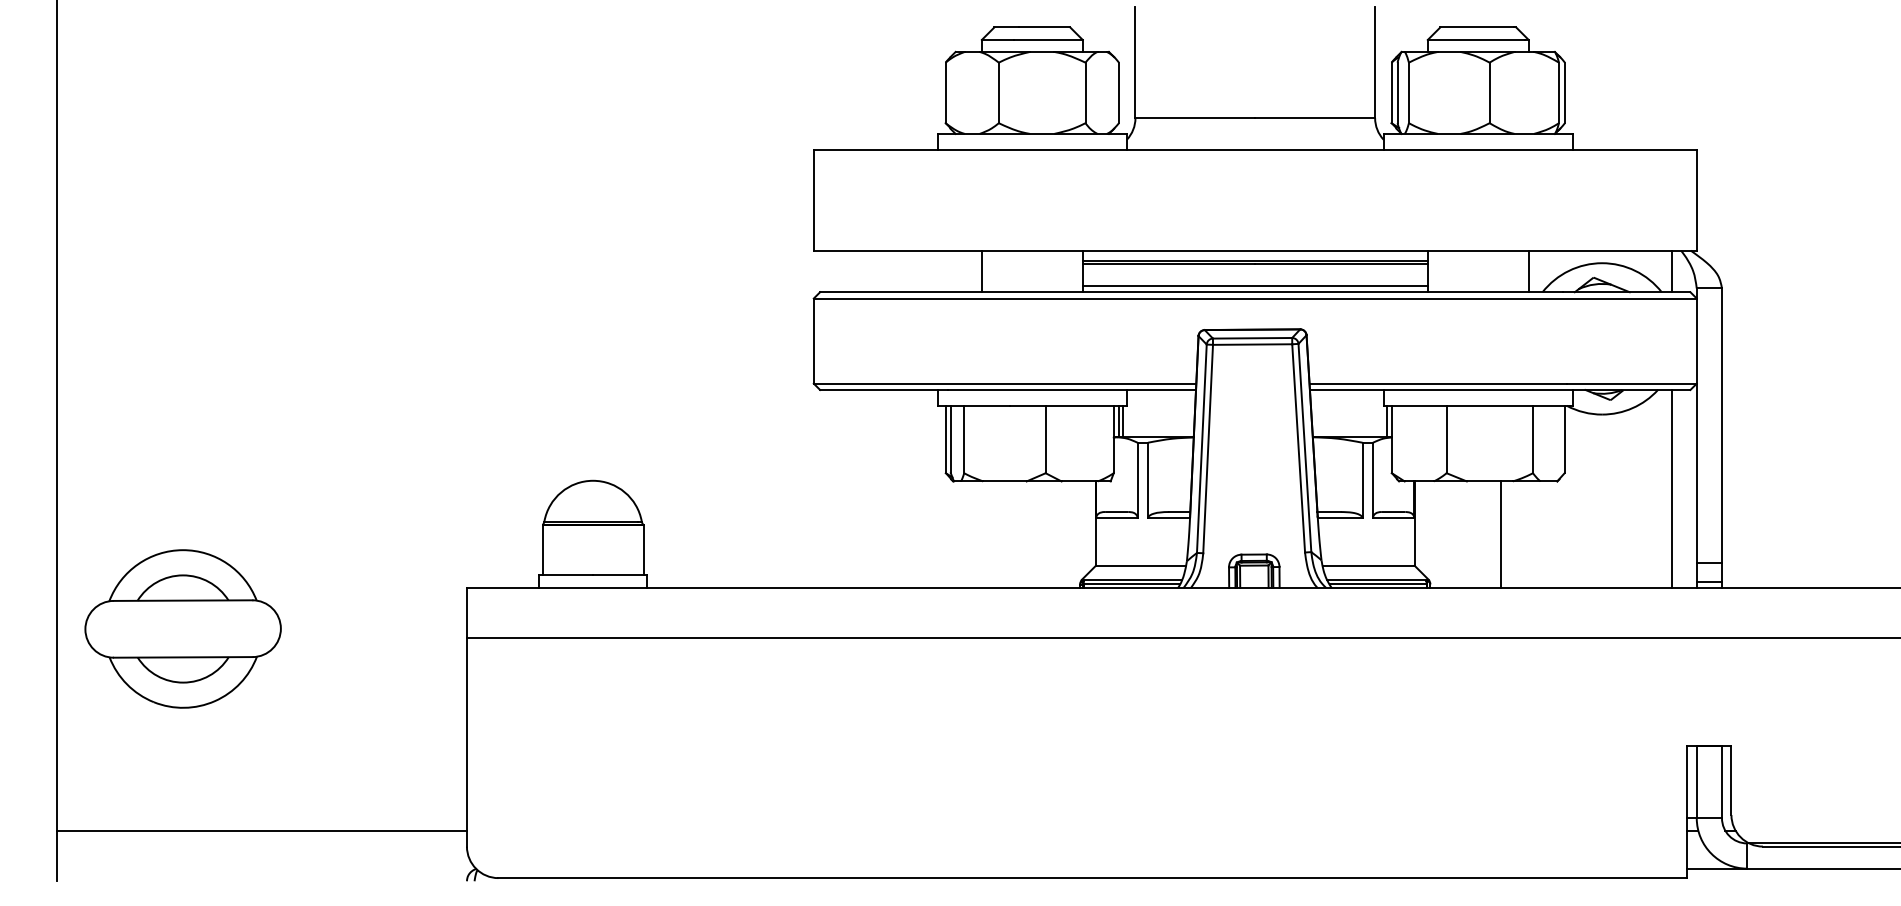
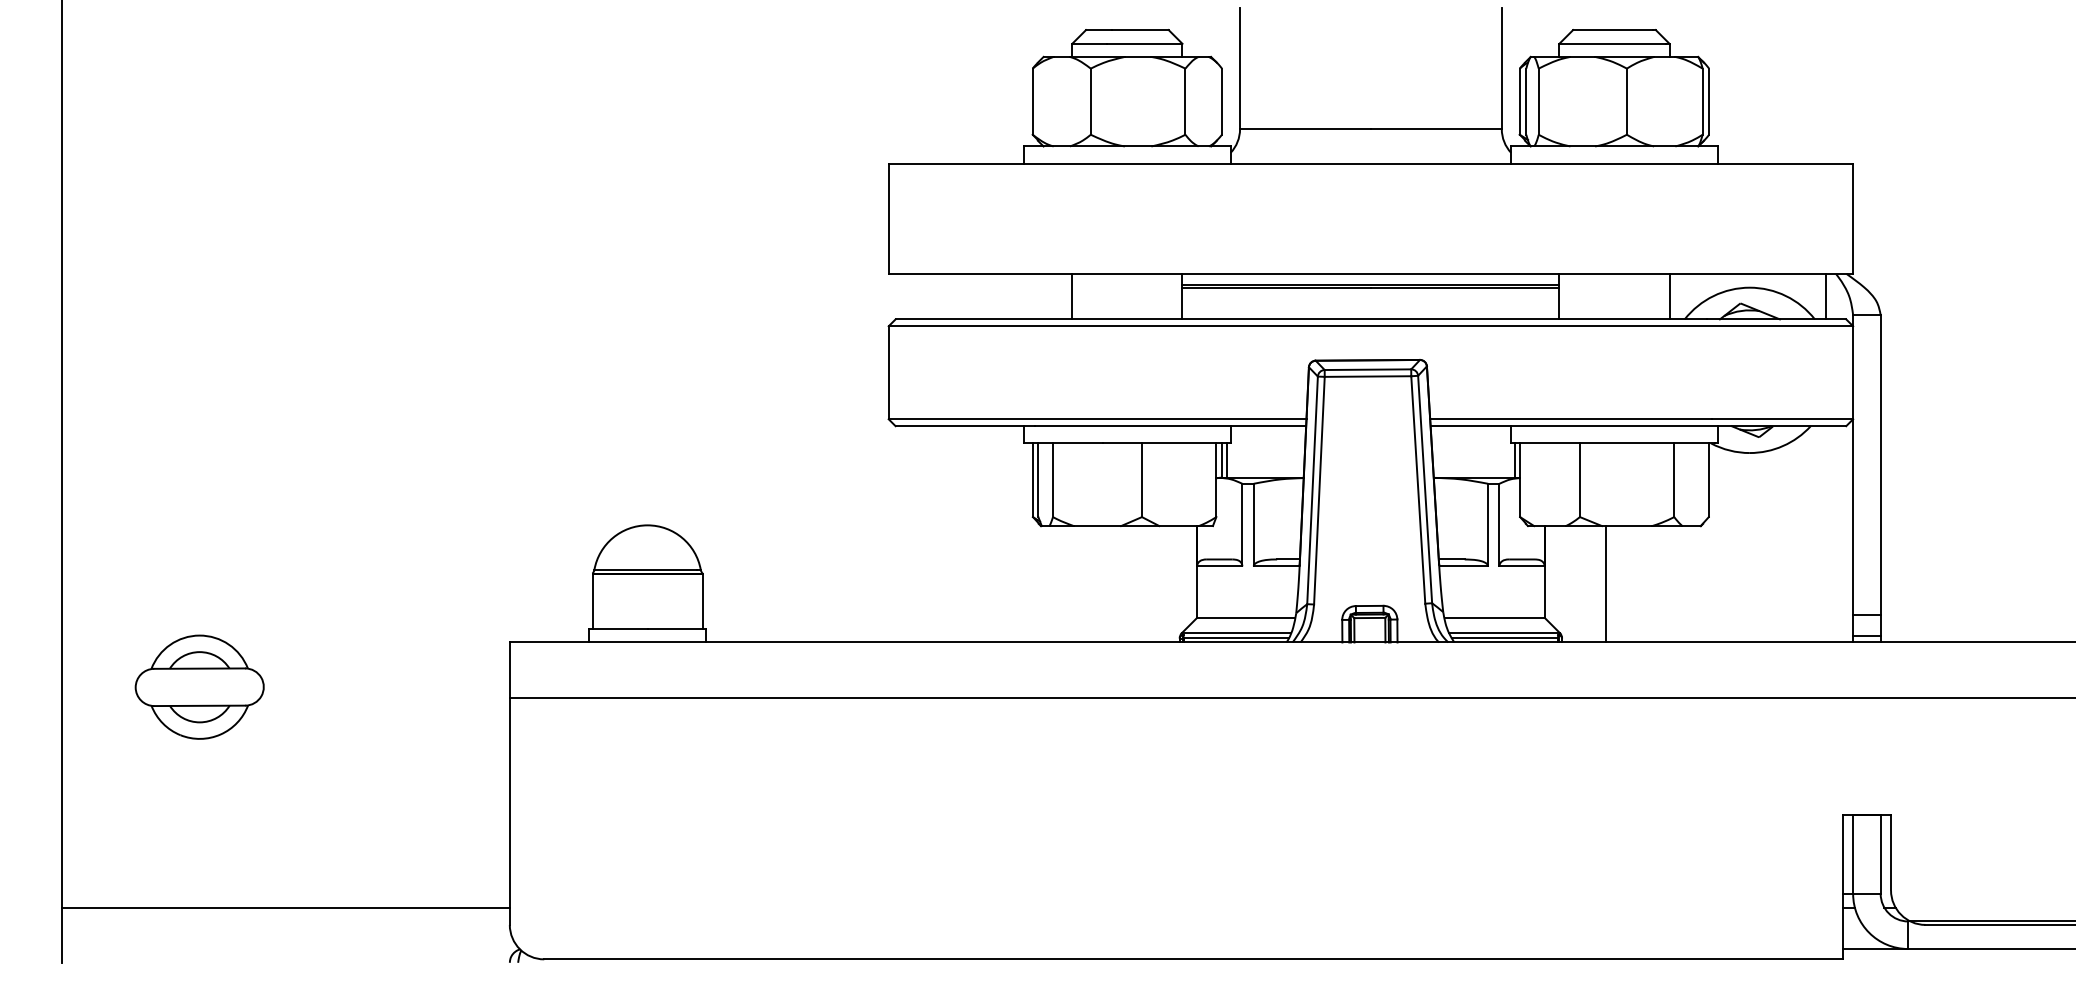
line: (1254, 285) -> (1370, 312), removed
line: (1671, 488) -> (1825, 533), removed
line: (1501, 534) -> (1605, 584), moved
part: (182, 628) -> (199, 686), size x0.6

